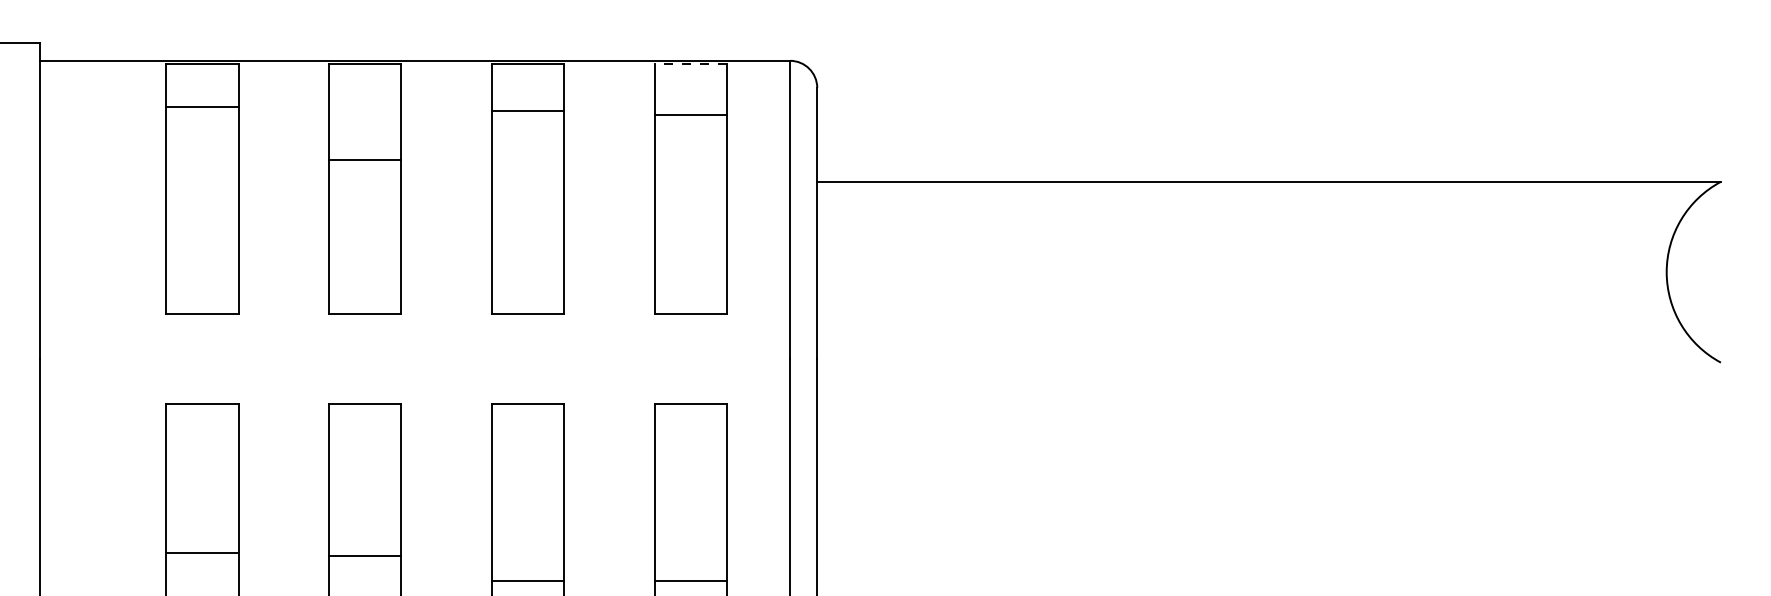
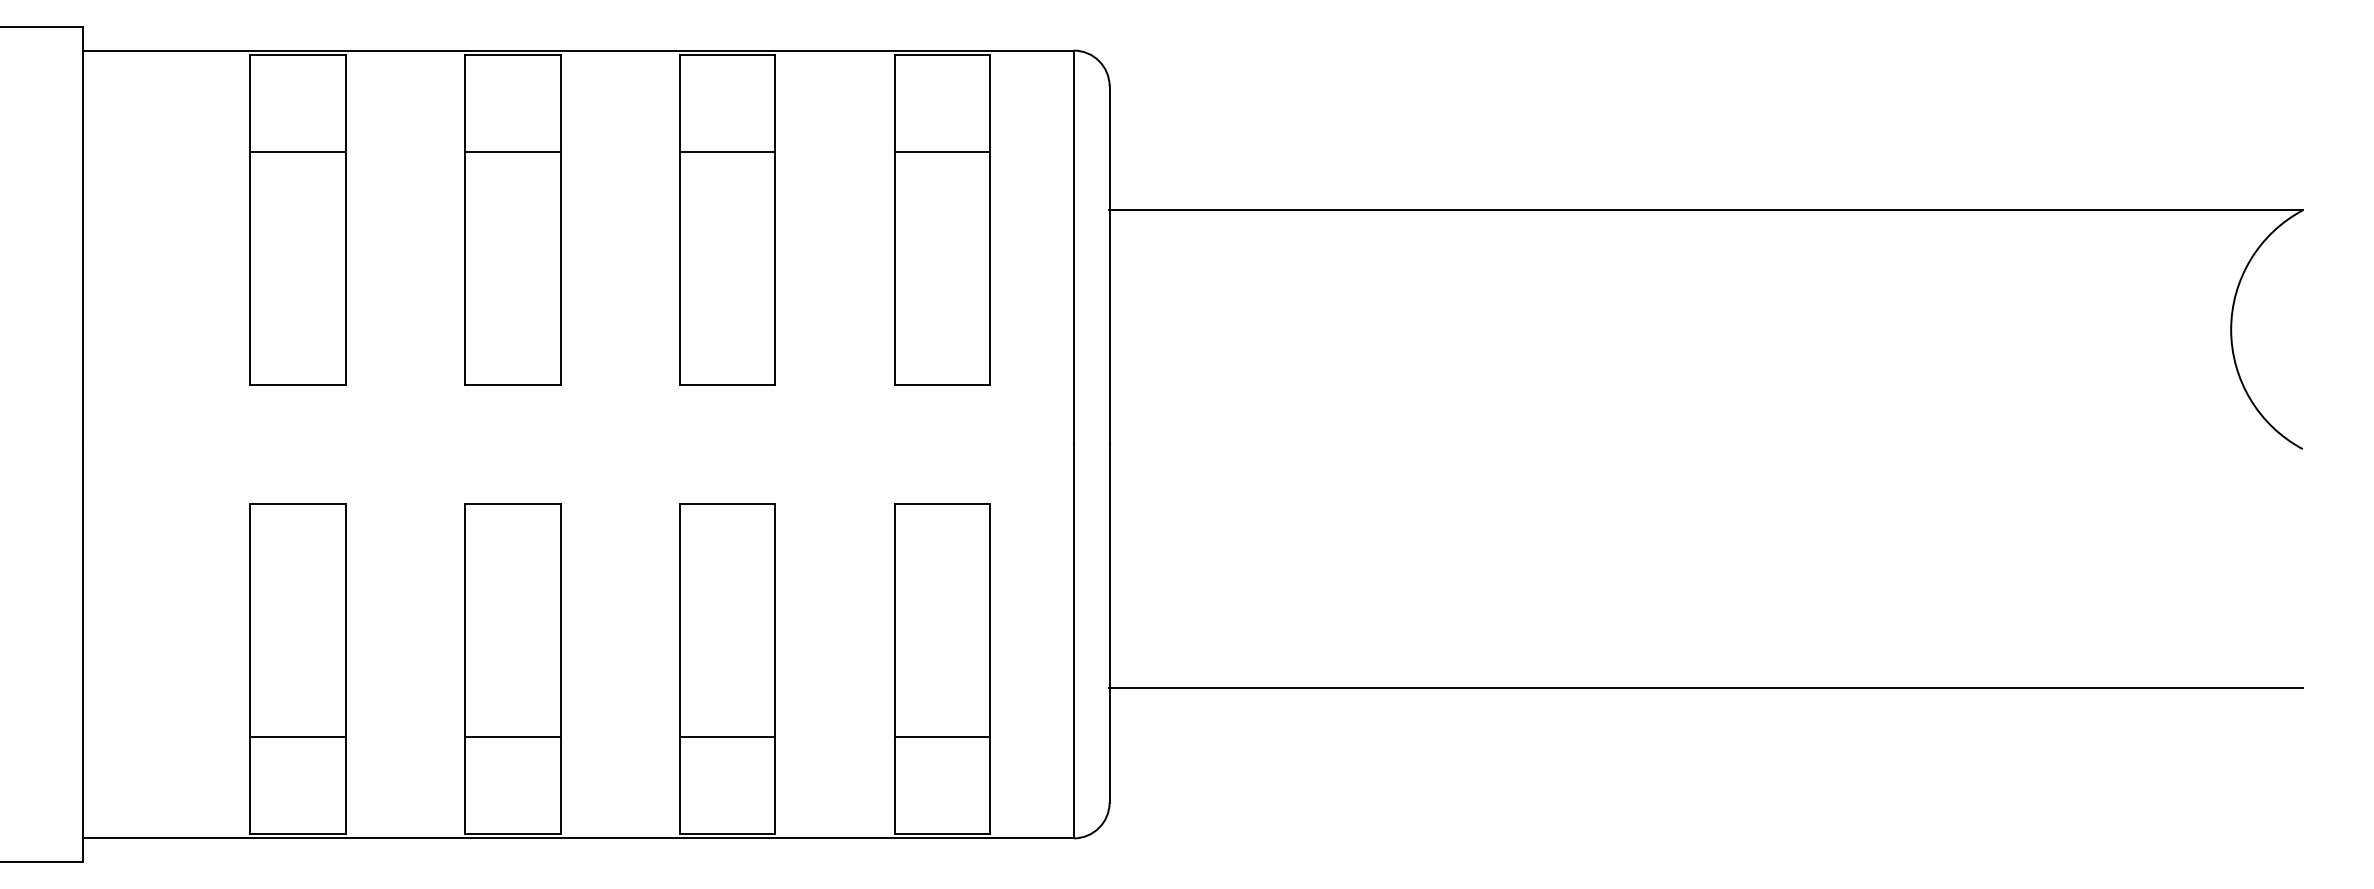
line: (690, 64) -> (942, 55), dashed -> solid
line: (202, 107) -> (297, 152), moved
line: (527, 111) -> (727, 152), moved
line: (690, 115) -> (942, 152), moved
line: (364, 160) -> (512, 152), moved
line: (1268, 543) -> (1705, 687), added
line: (202, 553) -> (297, 736), moved
line: (364, 555) -> (512, 736), moved

